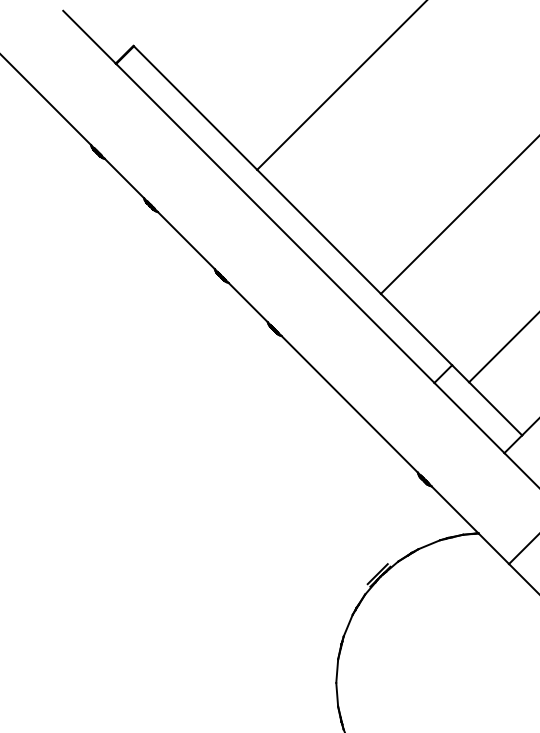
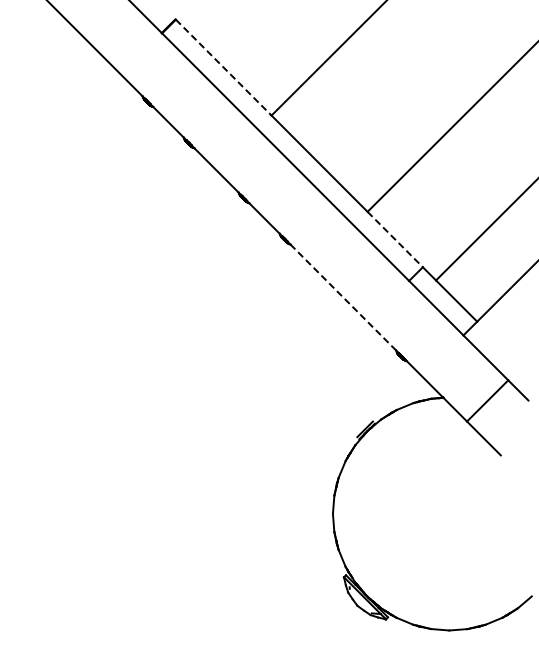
line: (195, 107) -> (223, 67), solid -> dashed
line: (416, 329) -> (395, 239), solid -> dashed
line: (349, 404) -> (343, 297), solid -> dashed

